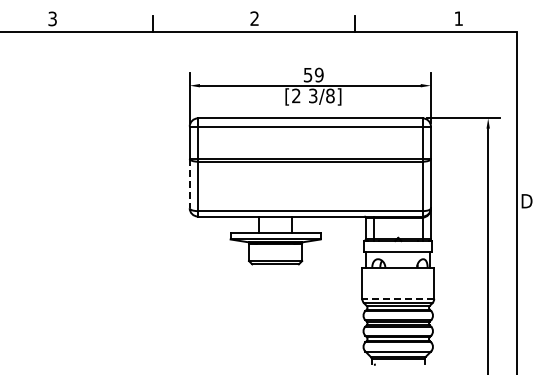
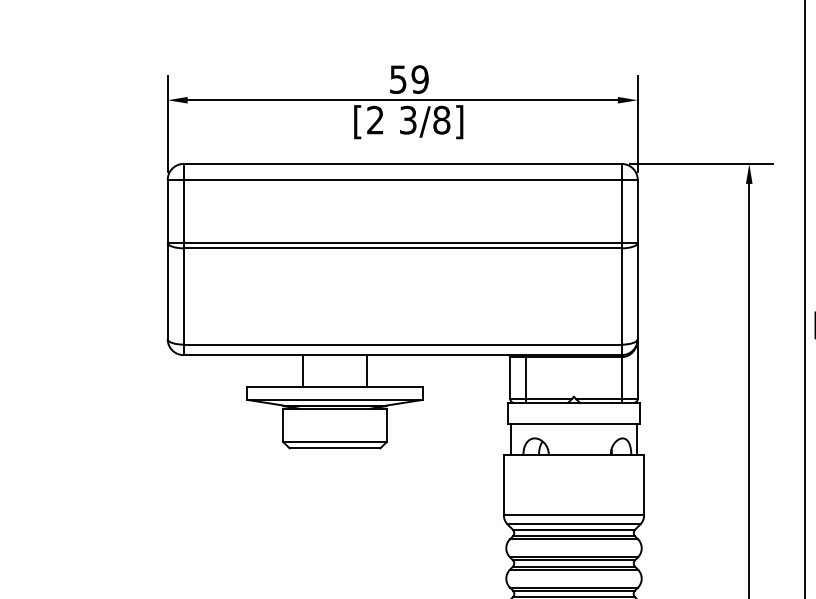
line: (189, 183) -> (167, 290), dashed -> solid
line: (398, 298) -> (574, 514), dashed -> solid

